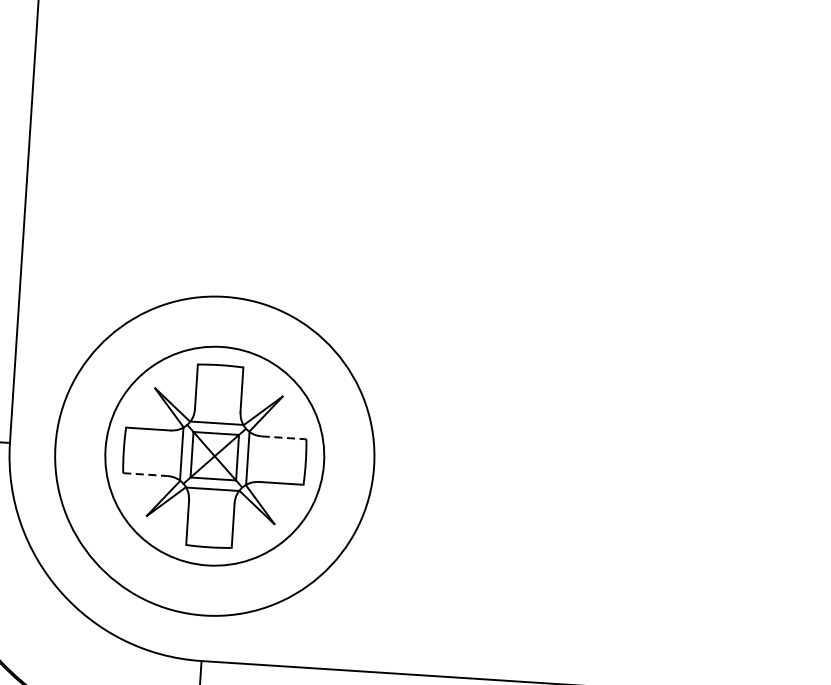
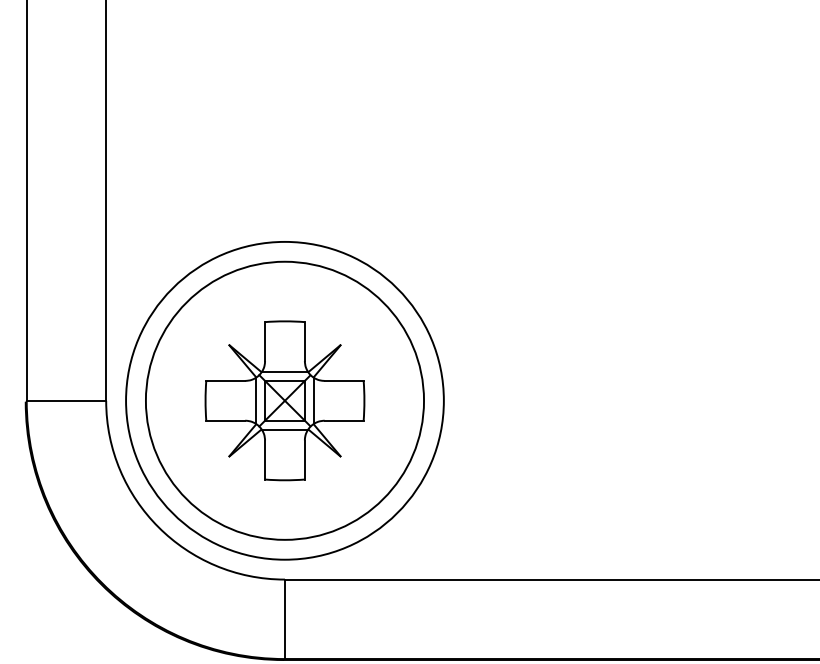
line: (284, 437) -> (344, 380), dashed -> solid
circle: (214, 455) -> (284, 400), size x1.67
line: (146, 474) -> (226, 420), dashed -> solid

